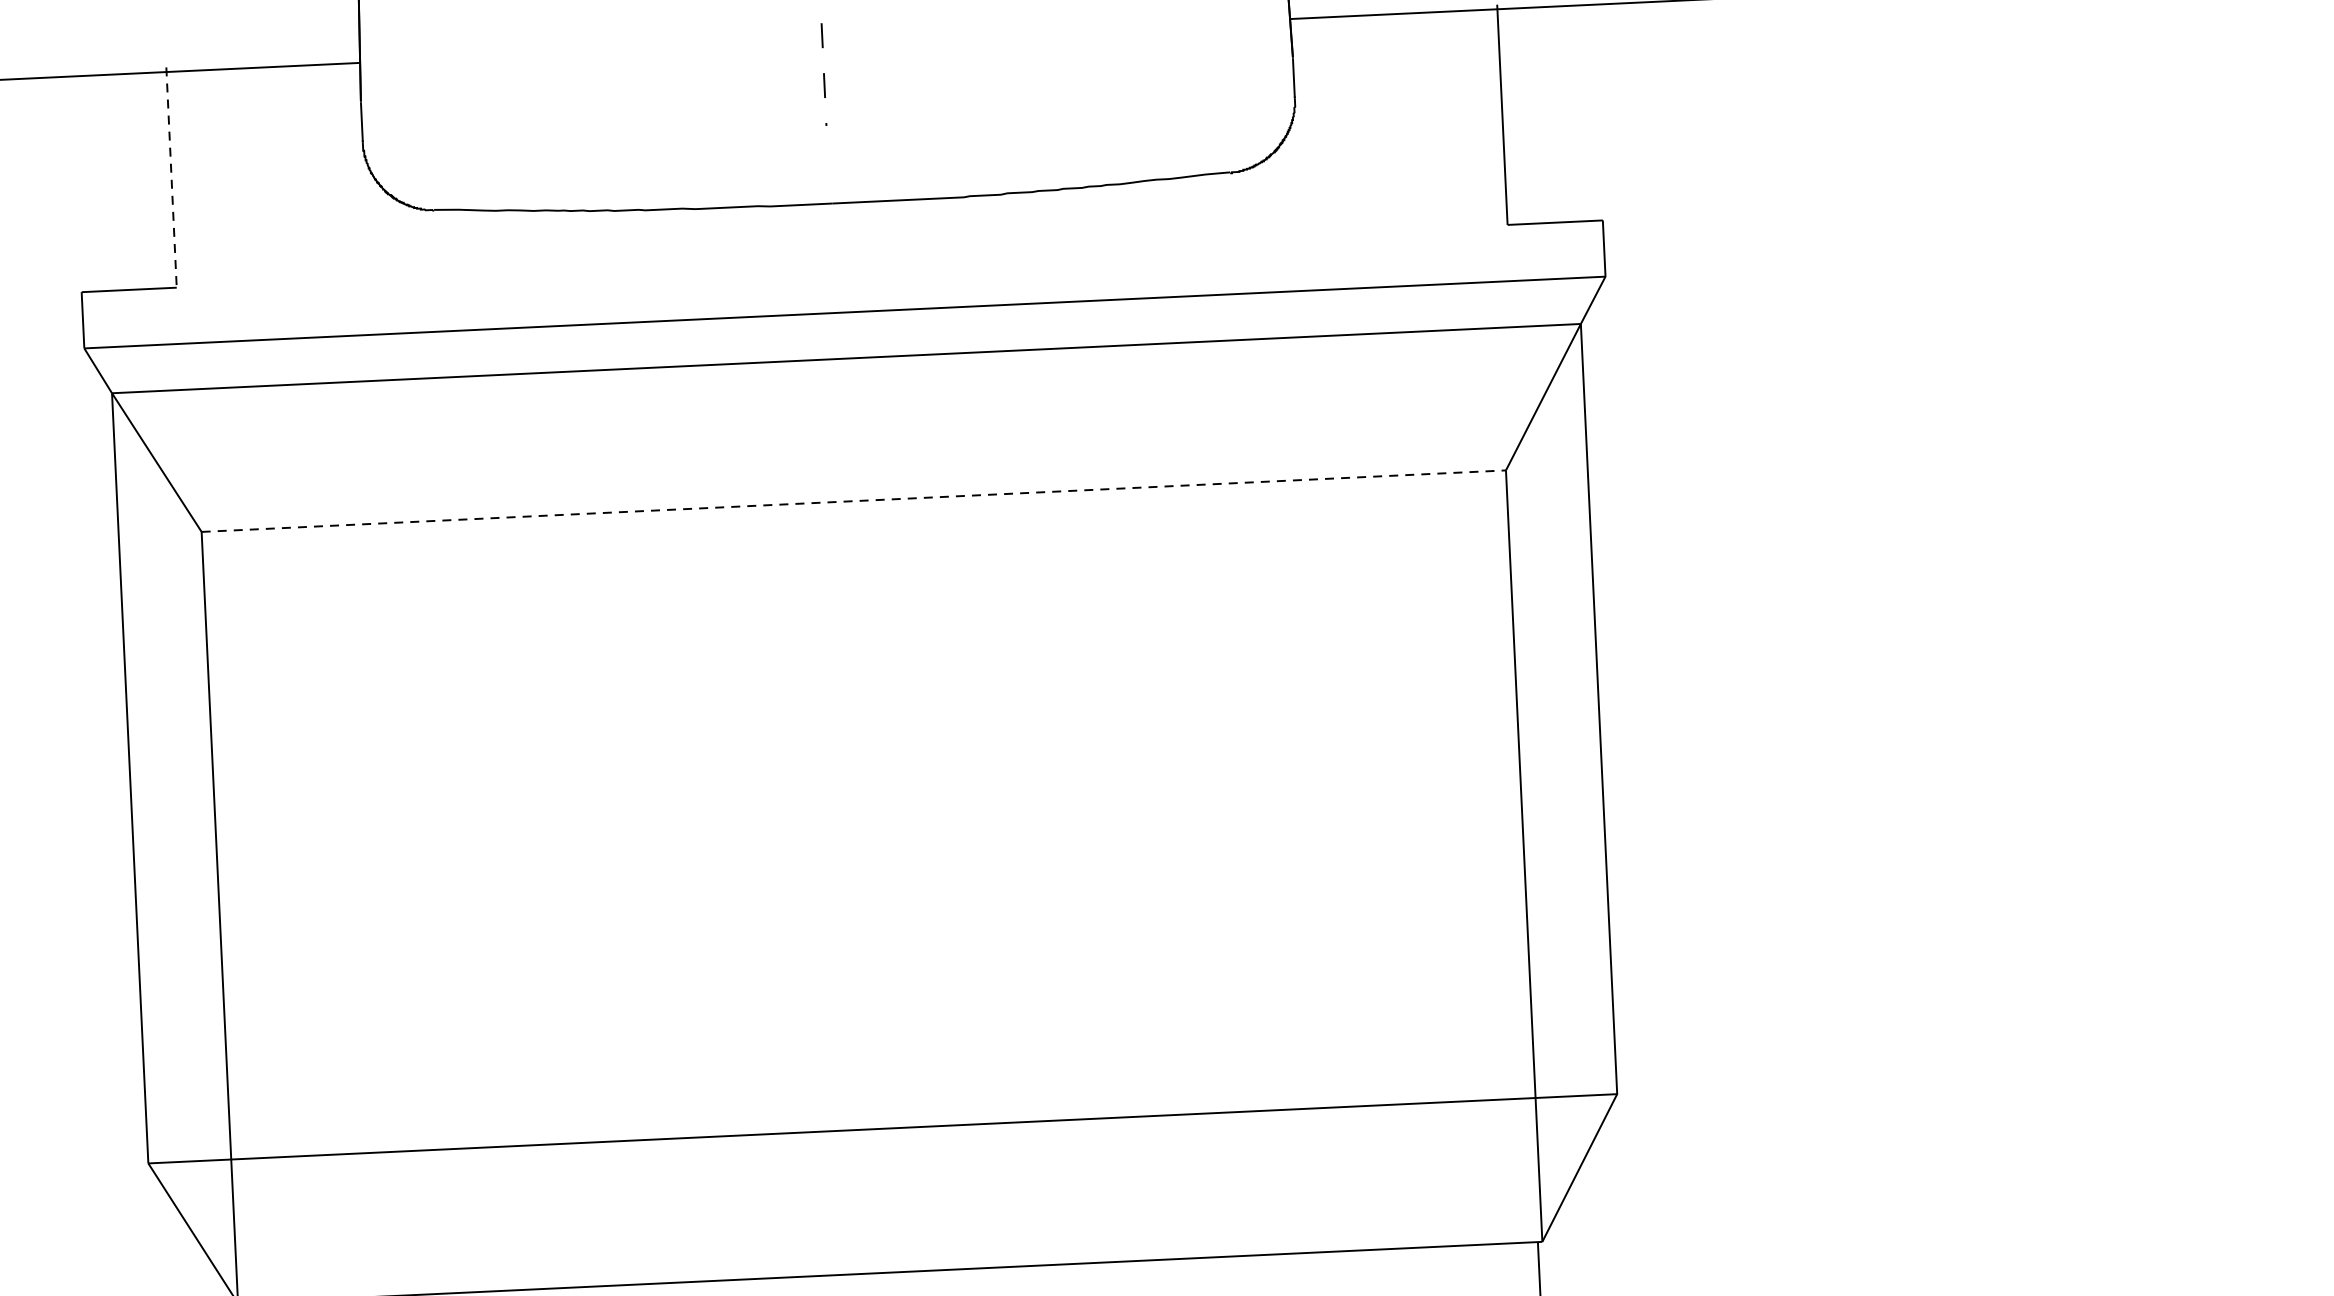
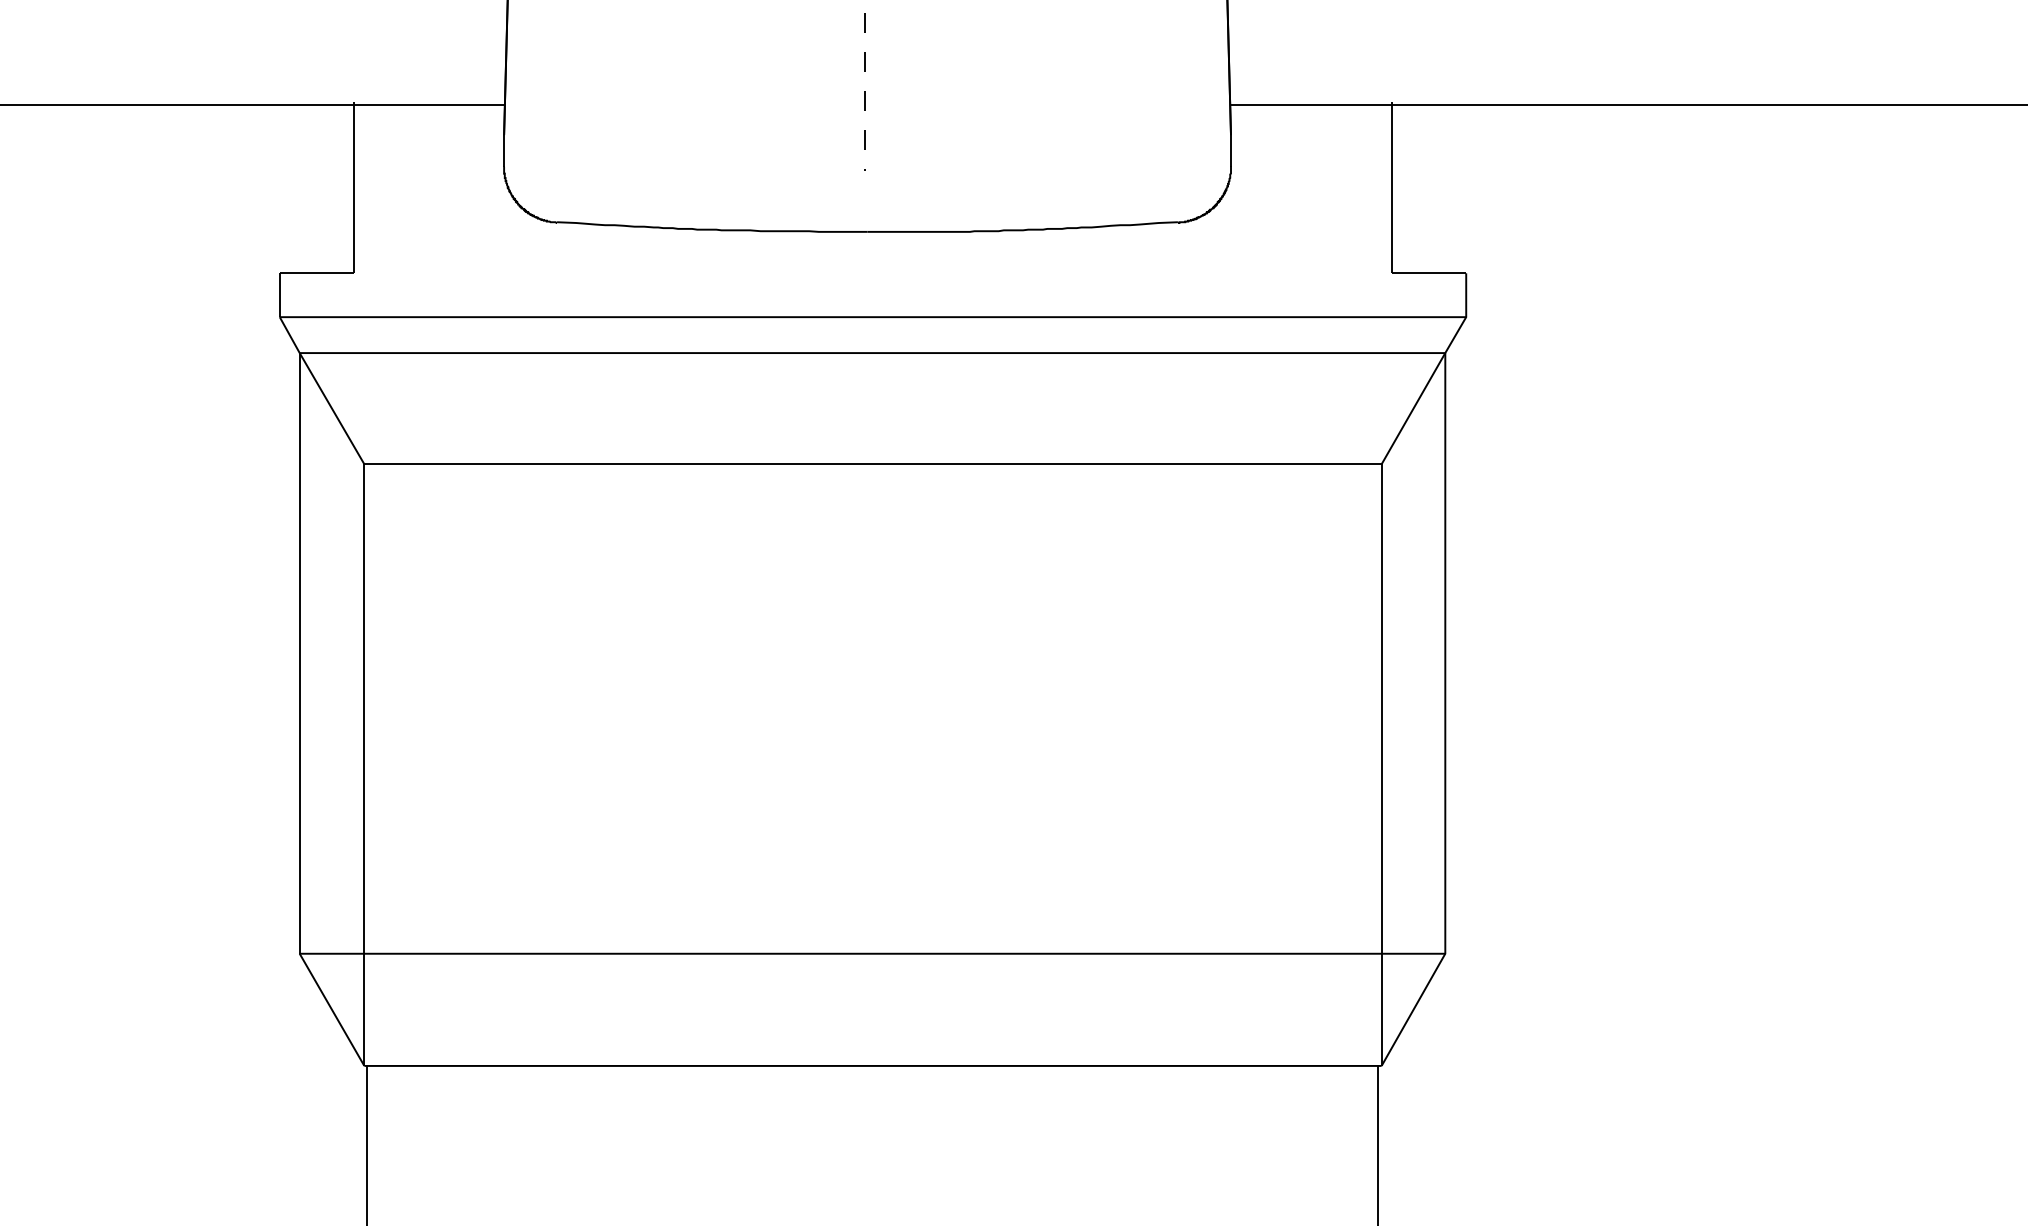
line: (170, 177) -> (353, 187), dashed -> solid
line: (854, 501) -> (873, 464), dashed -> solid

